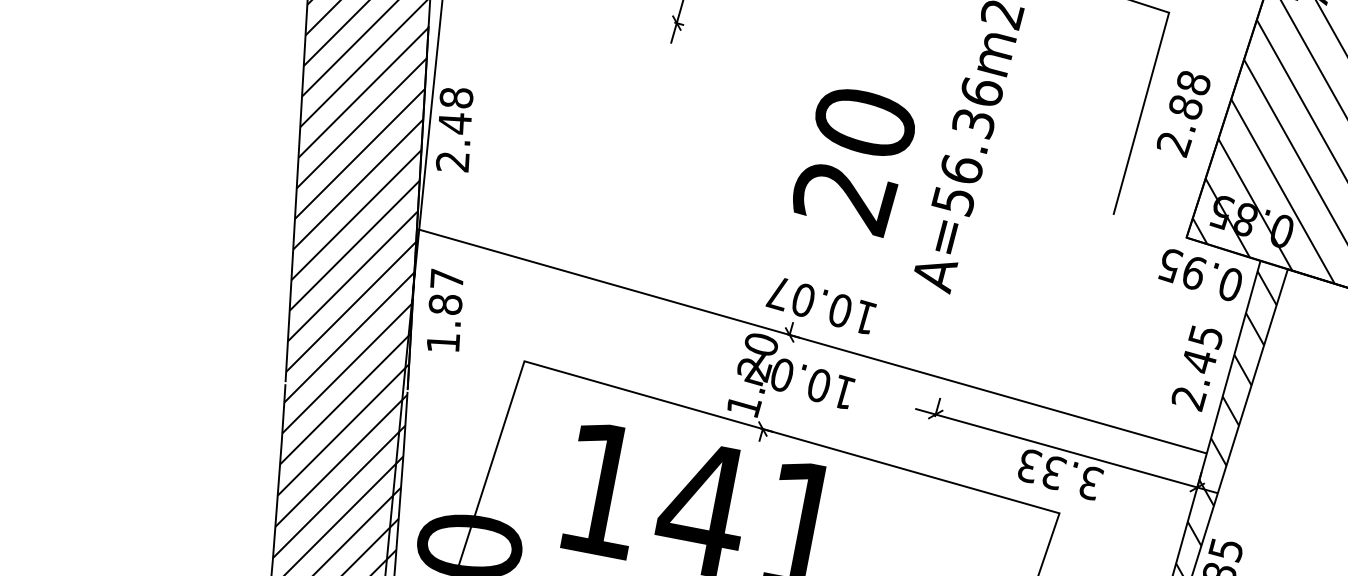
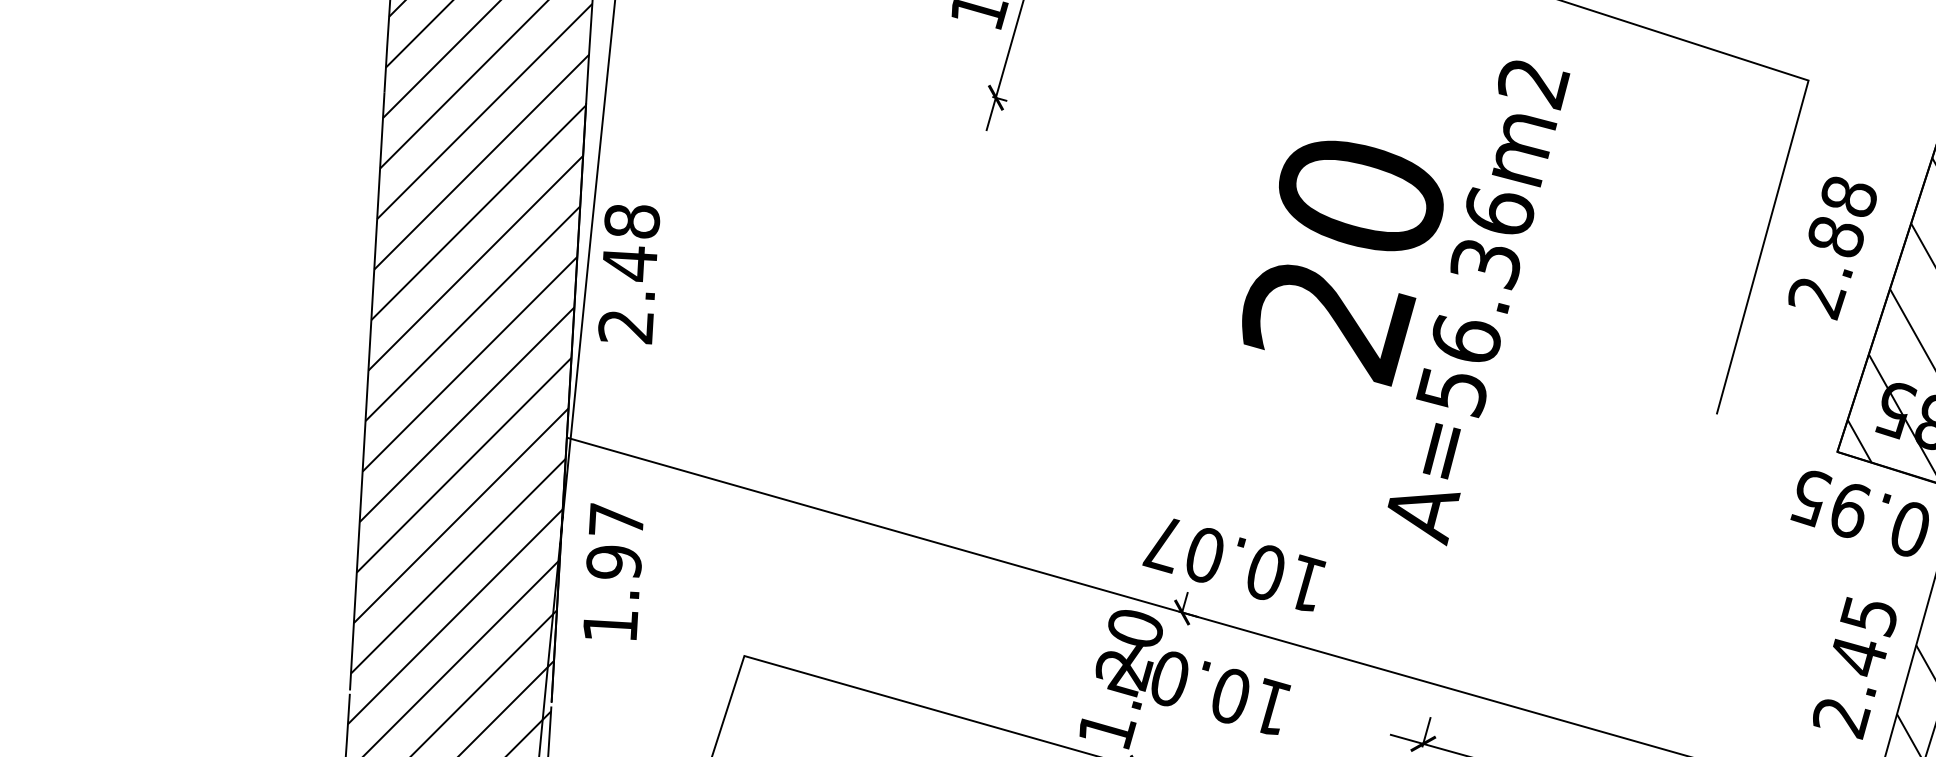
text: (853, 163) -> (1342, 263), moved
text: (445, 304) -> (614, 562), 1.87 -> 1.97

